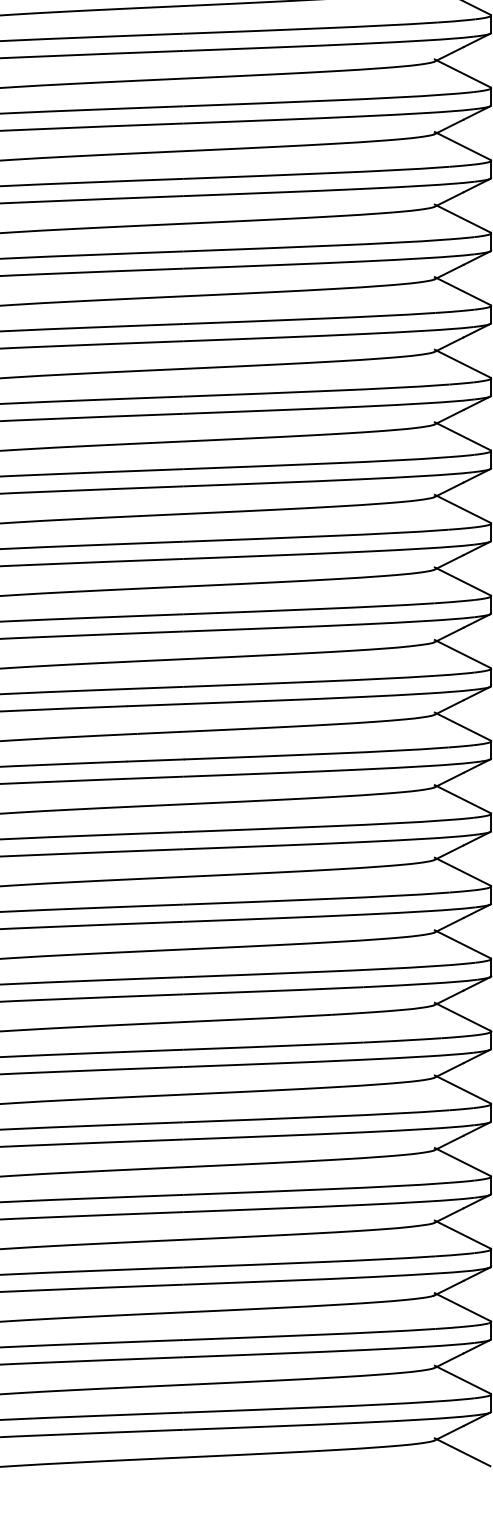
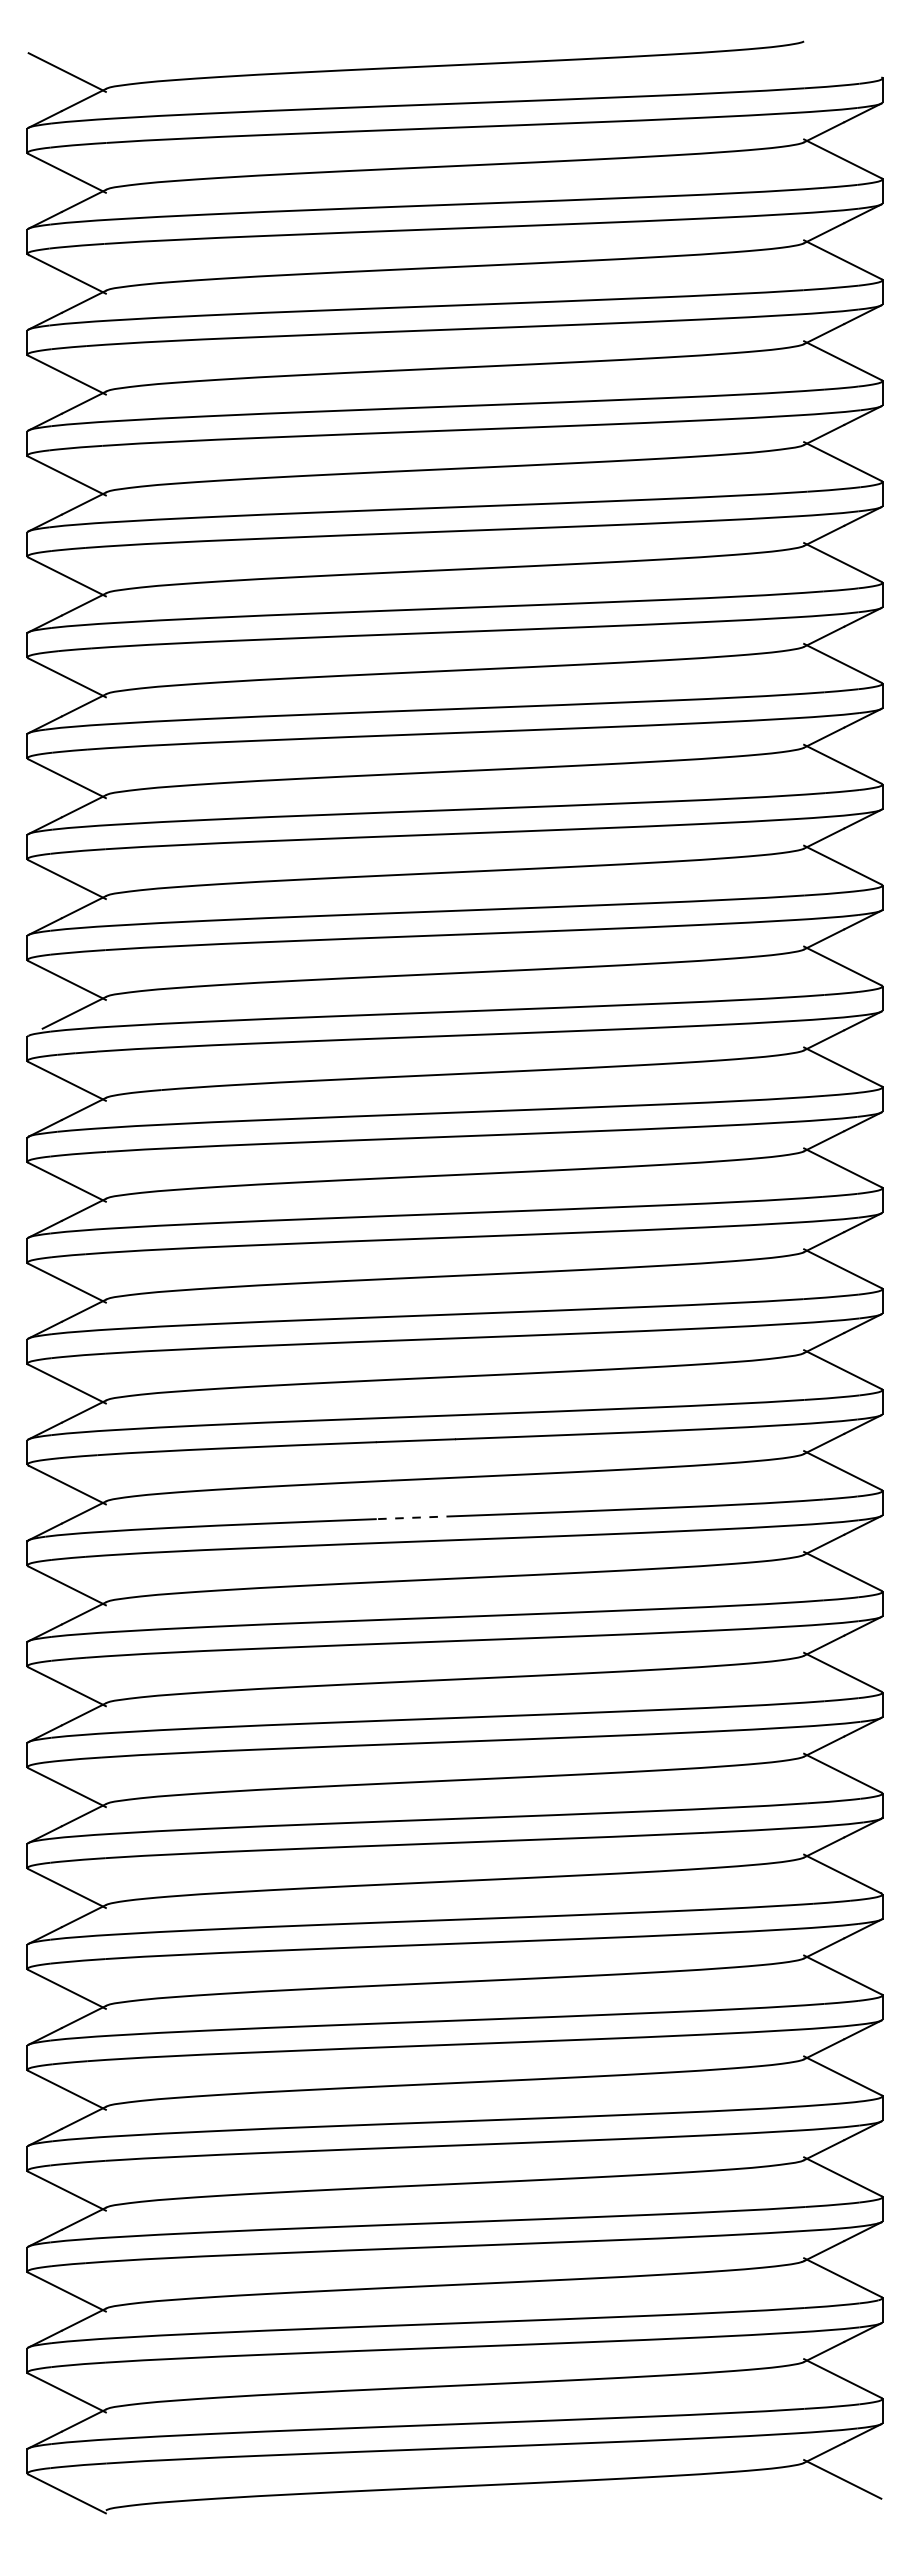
line: (155, 760) -> (415, 1517), solid -> dashed

